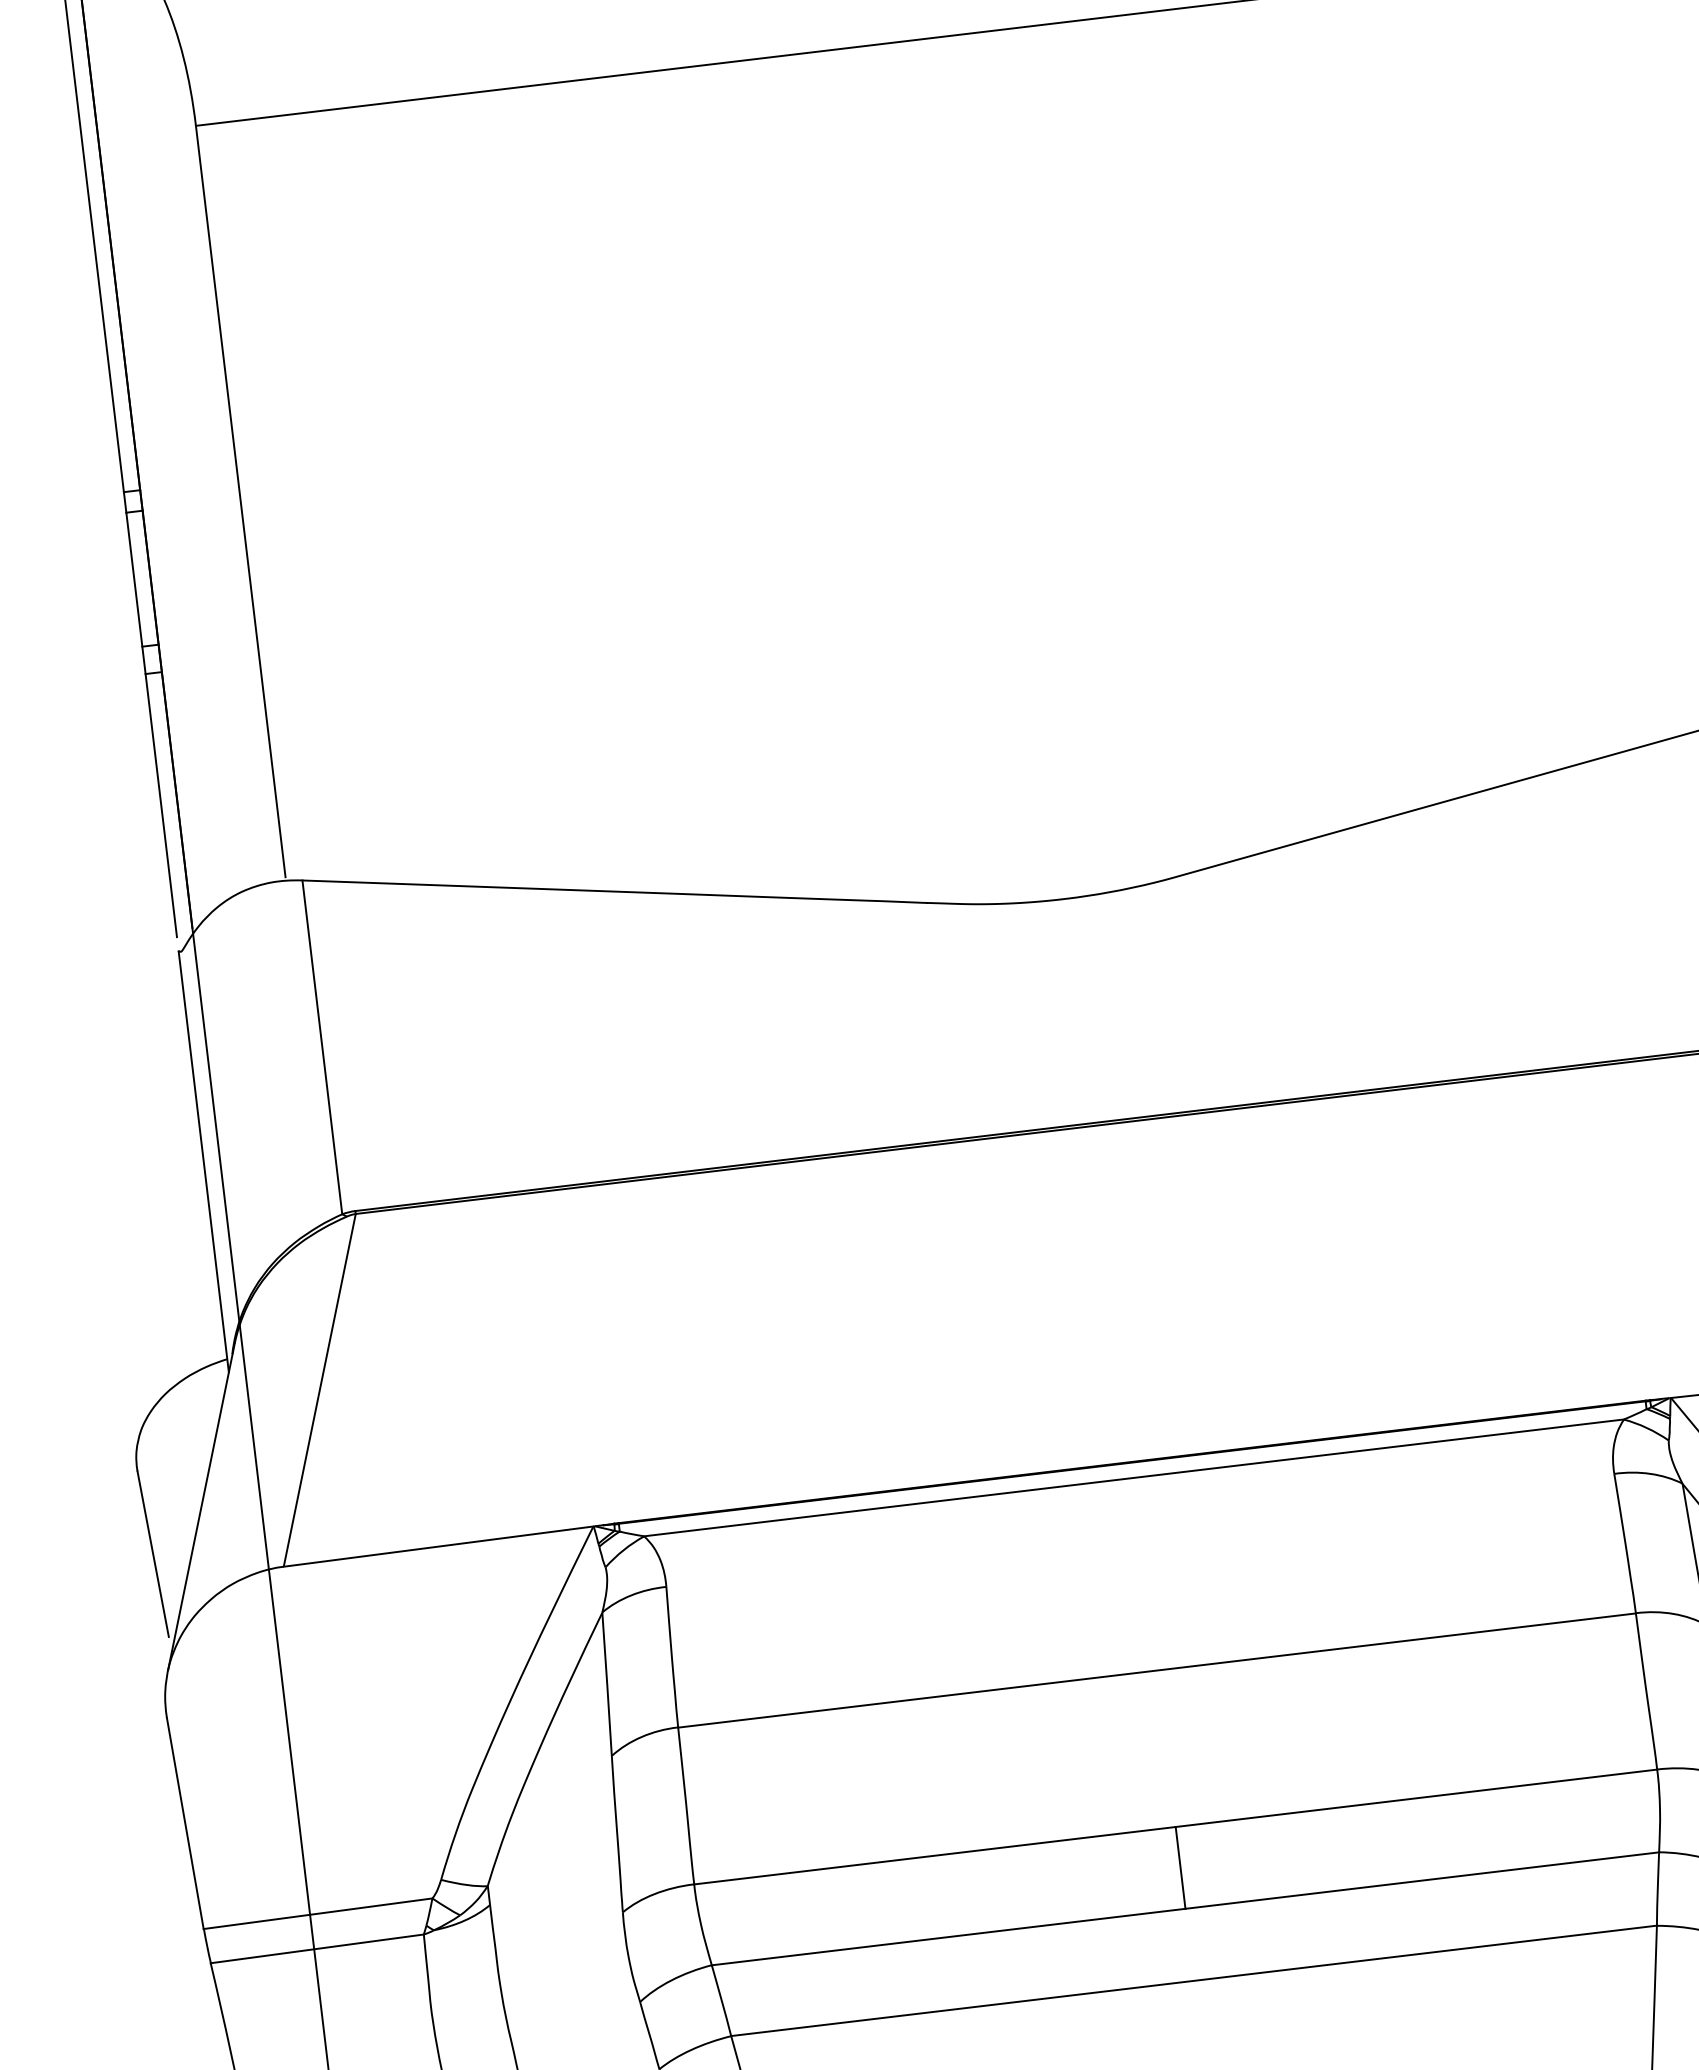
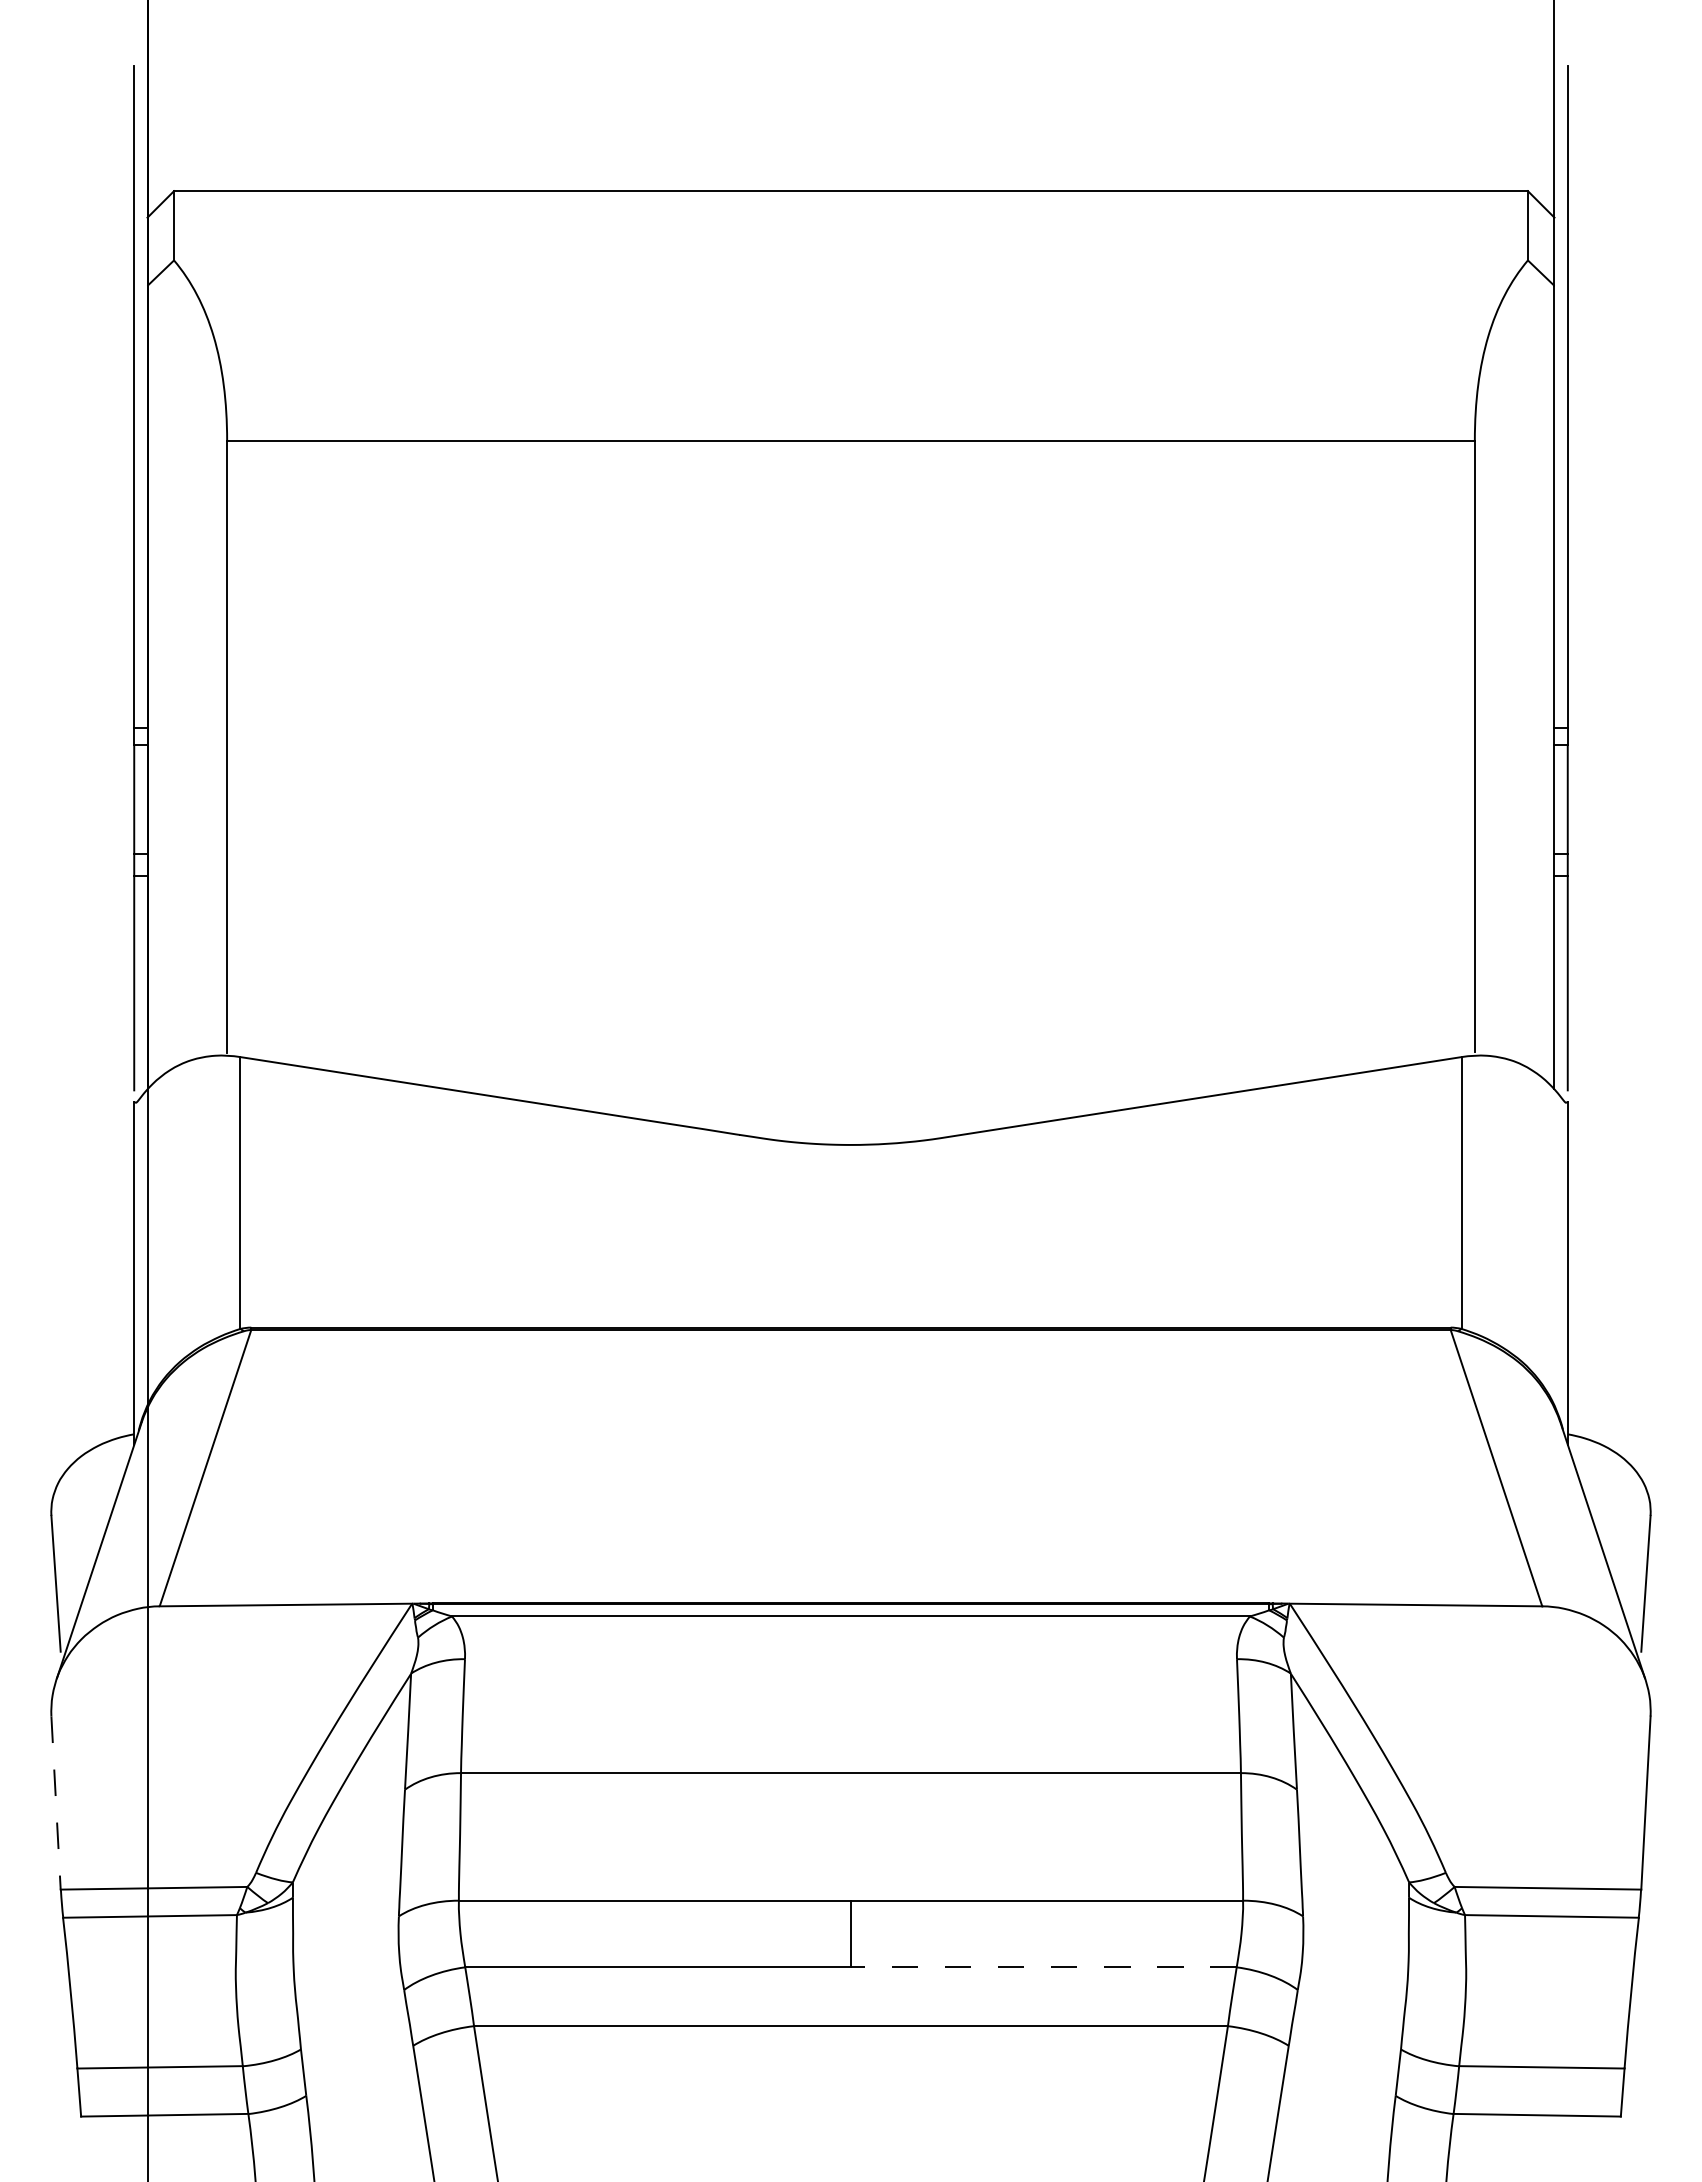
line: (185, 1823) -> (56, 1803), solid -> dashed
line: (1421, 1880) -> (1043, 1967), solid -> dashed

